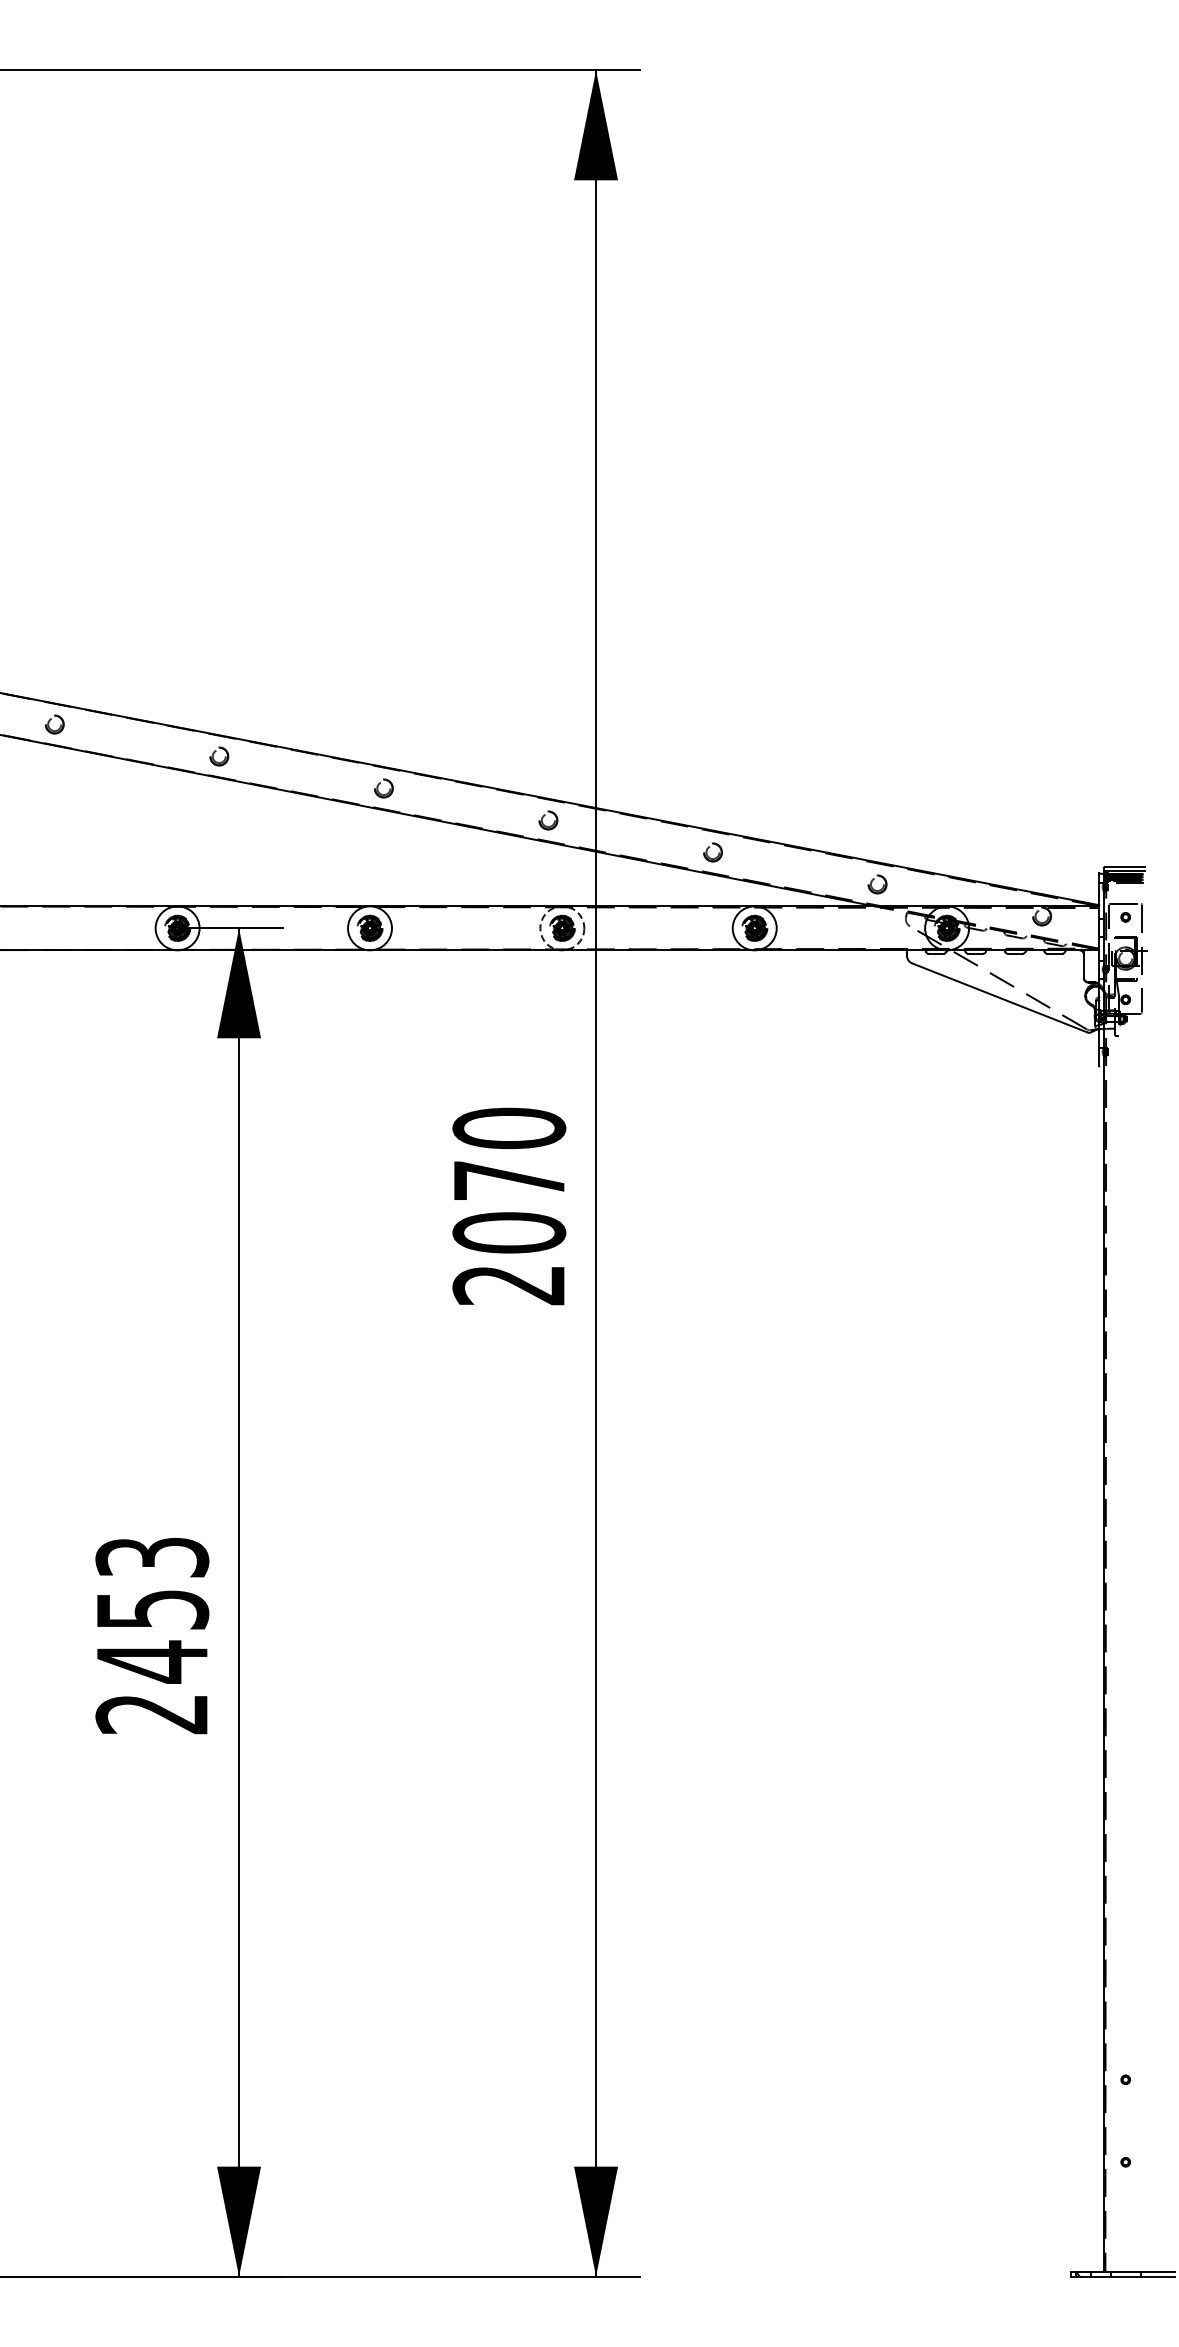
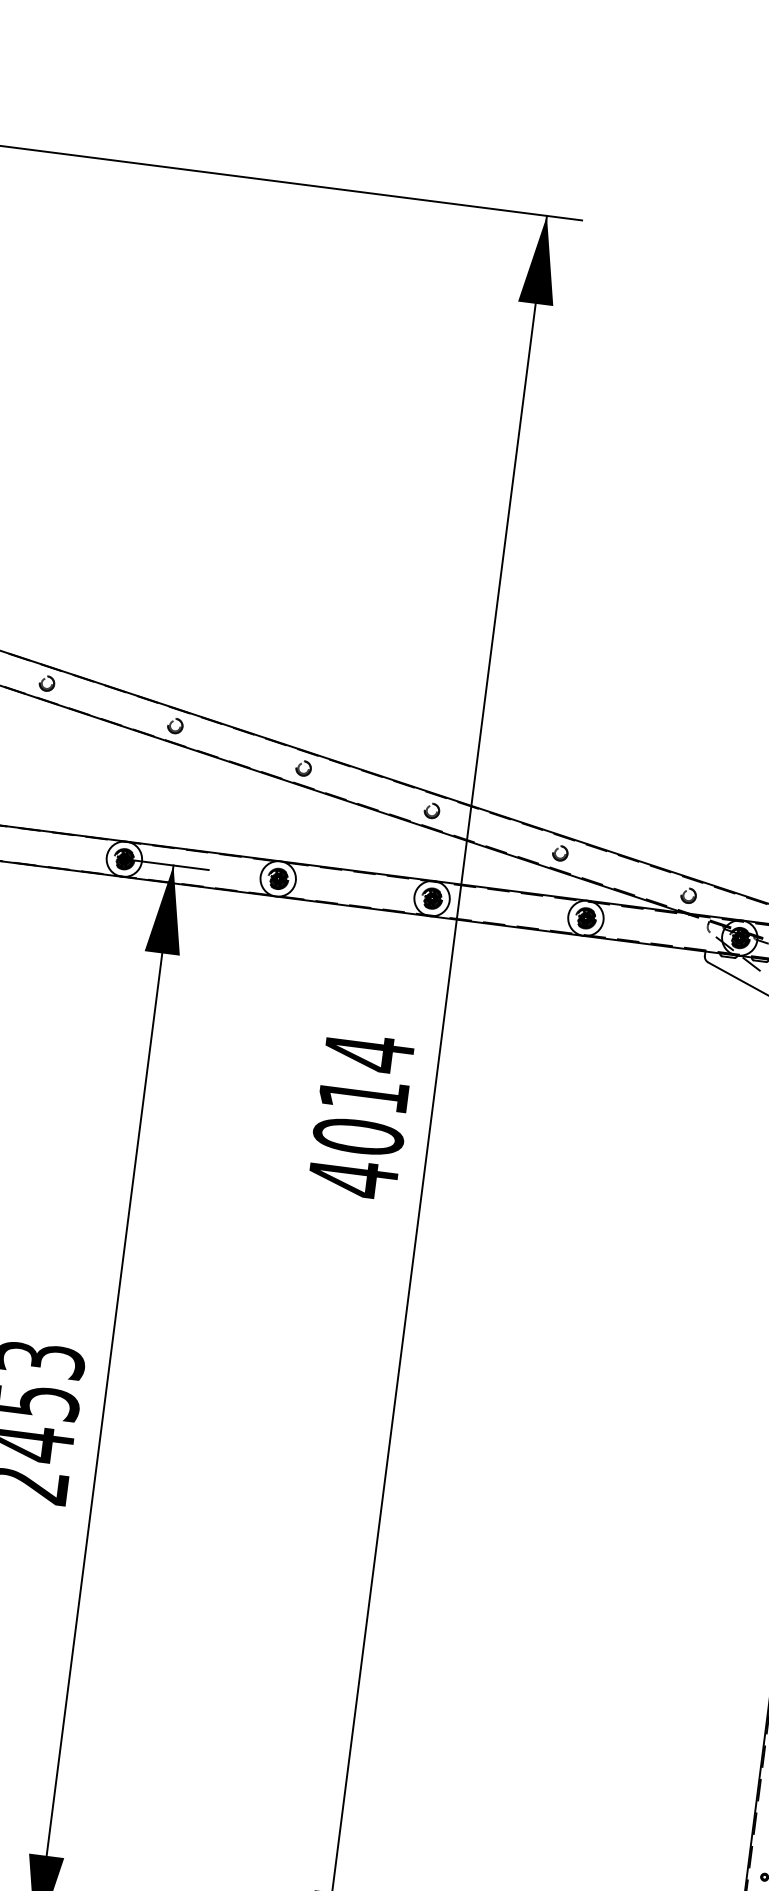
circle: (562, 928) -> (432, 898), dashed -> solid
text: (509, 1207) -> (361, 1116), 2070 -> 4014

